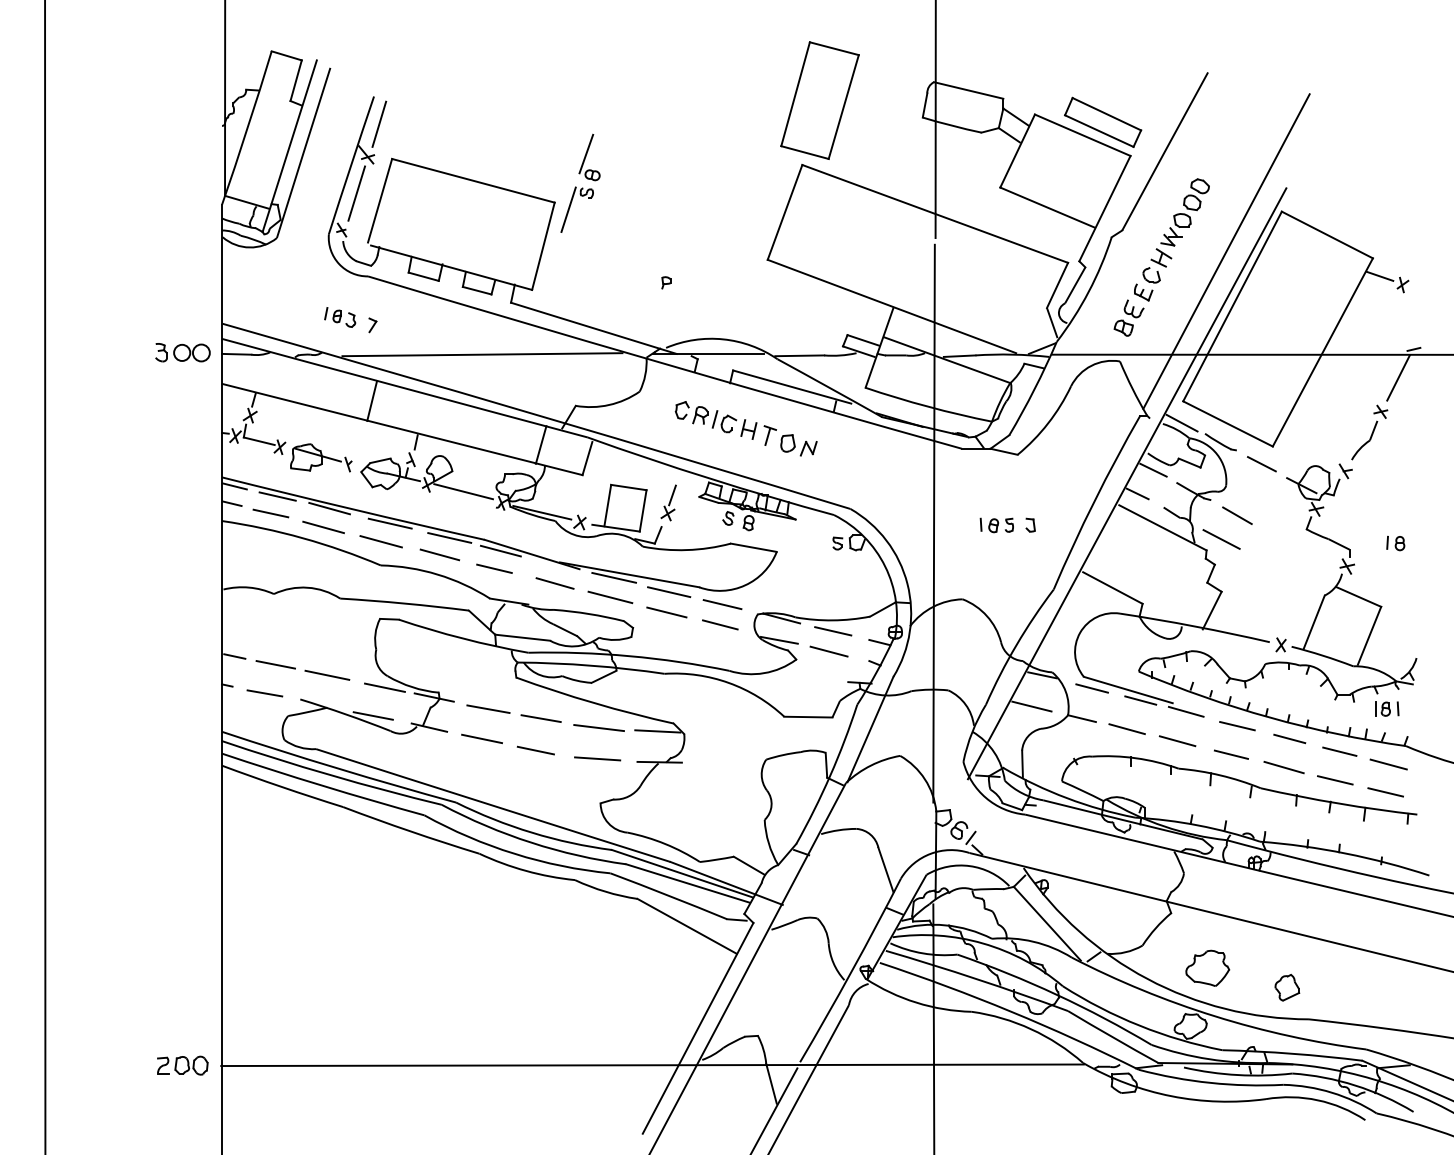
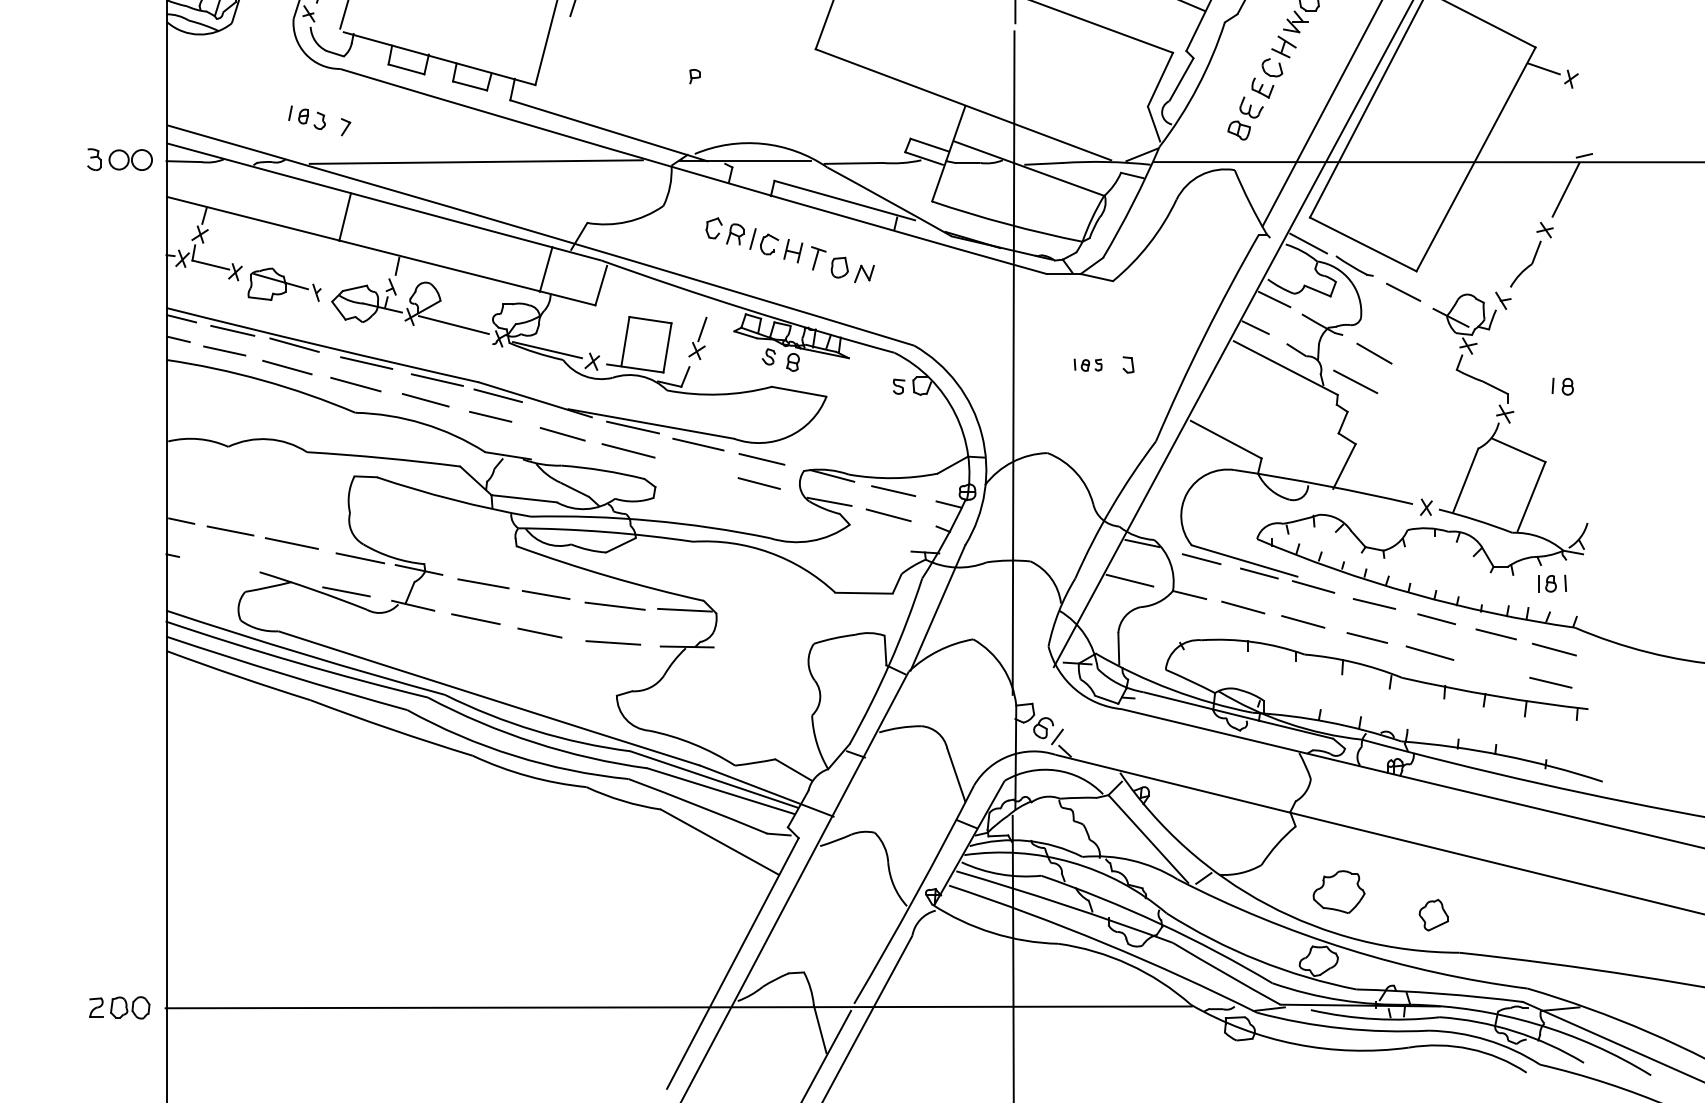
part: (996, 525) -> (1087, 365), size x0.7
line: (666, 612) -> (695, 468), removed
line: (264, 693) -> (217, 565), removed
line: (1334, 780) -> (1489, 668), removed

